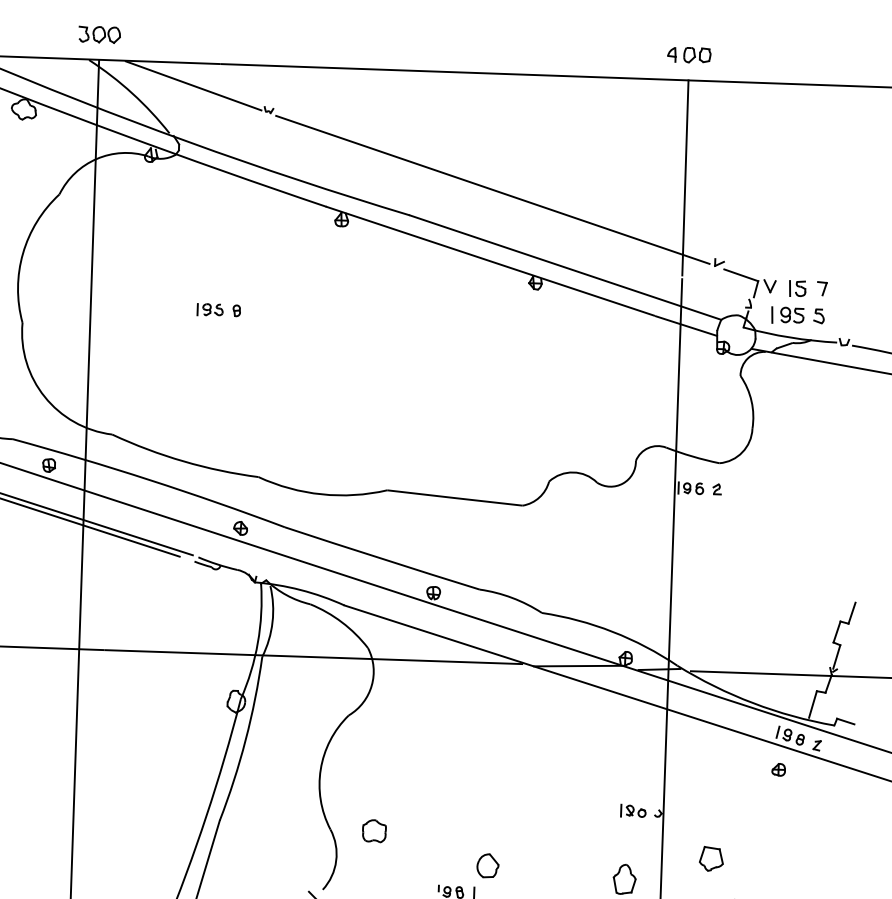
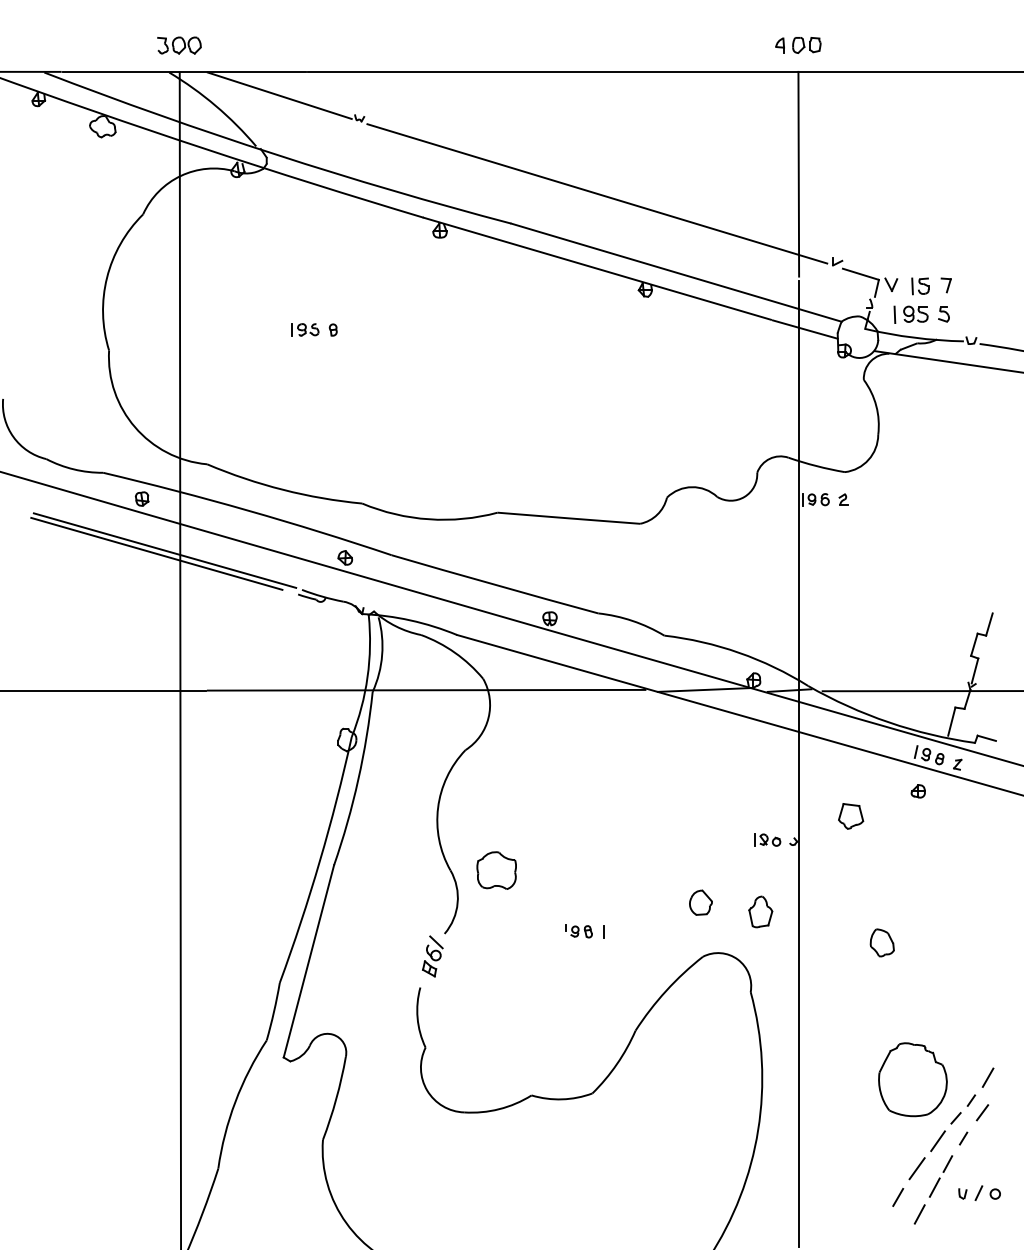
part: (374, 831) -> (496, 870), size x1.6
part: (711, 859) -> (851, 816), moved
part: (487, 865) -> (700, 902), moved

